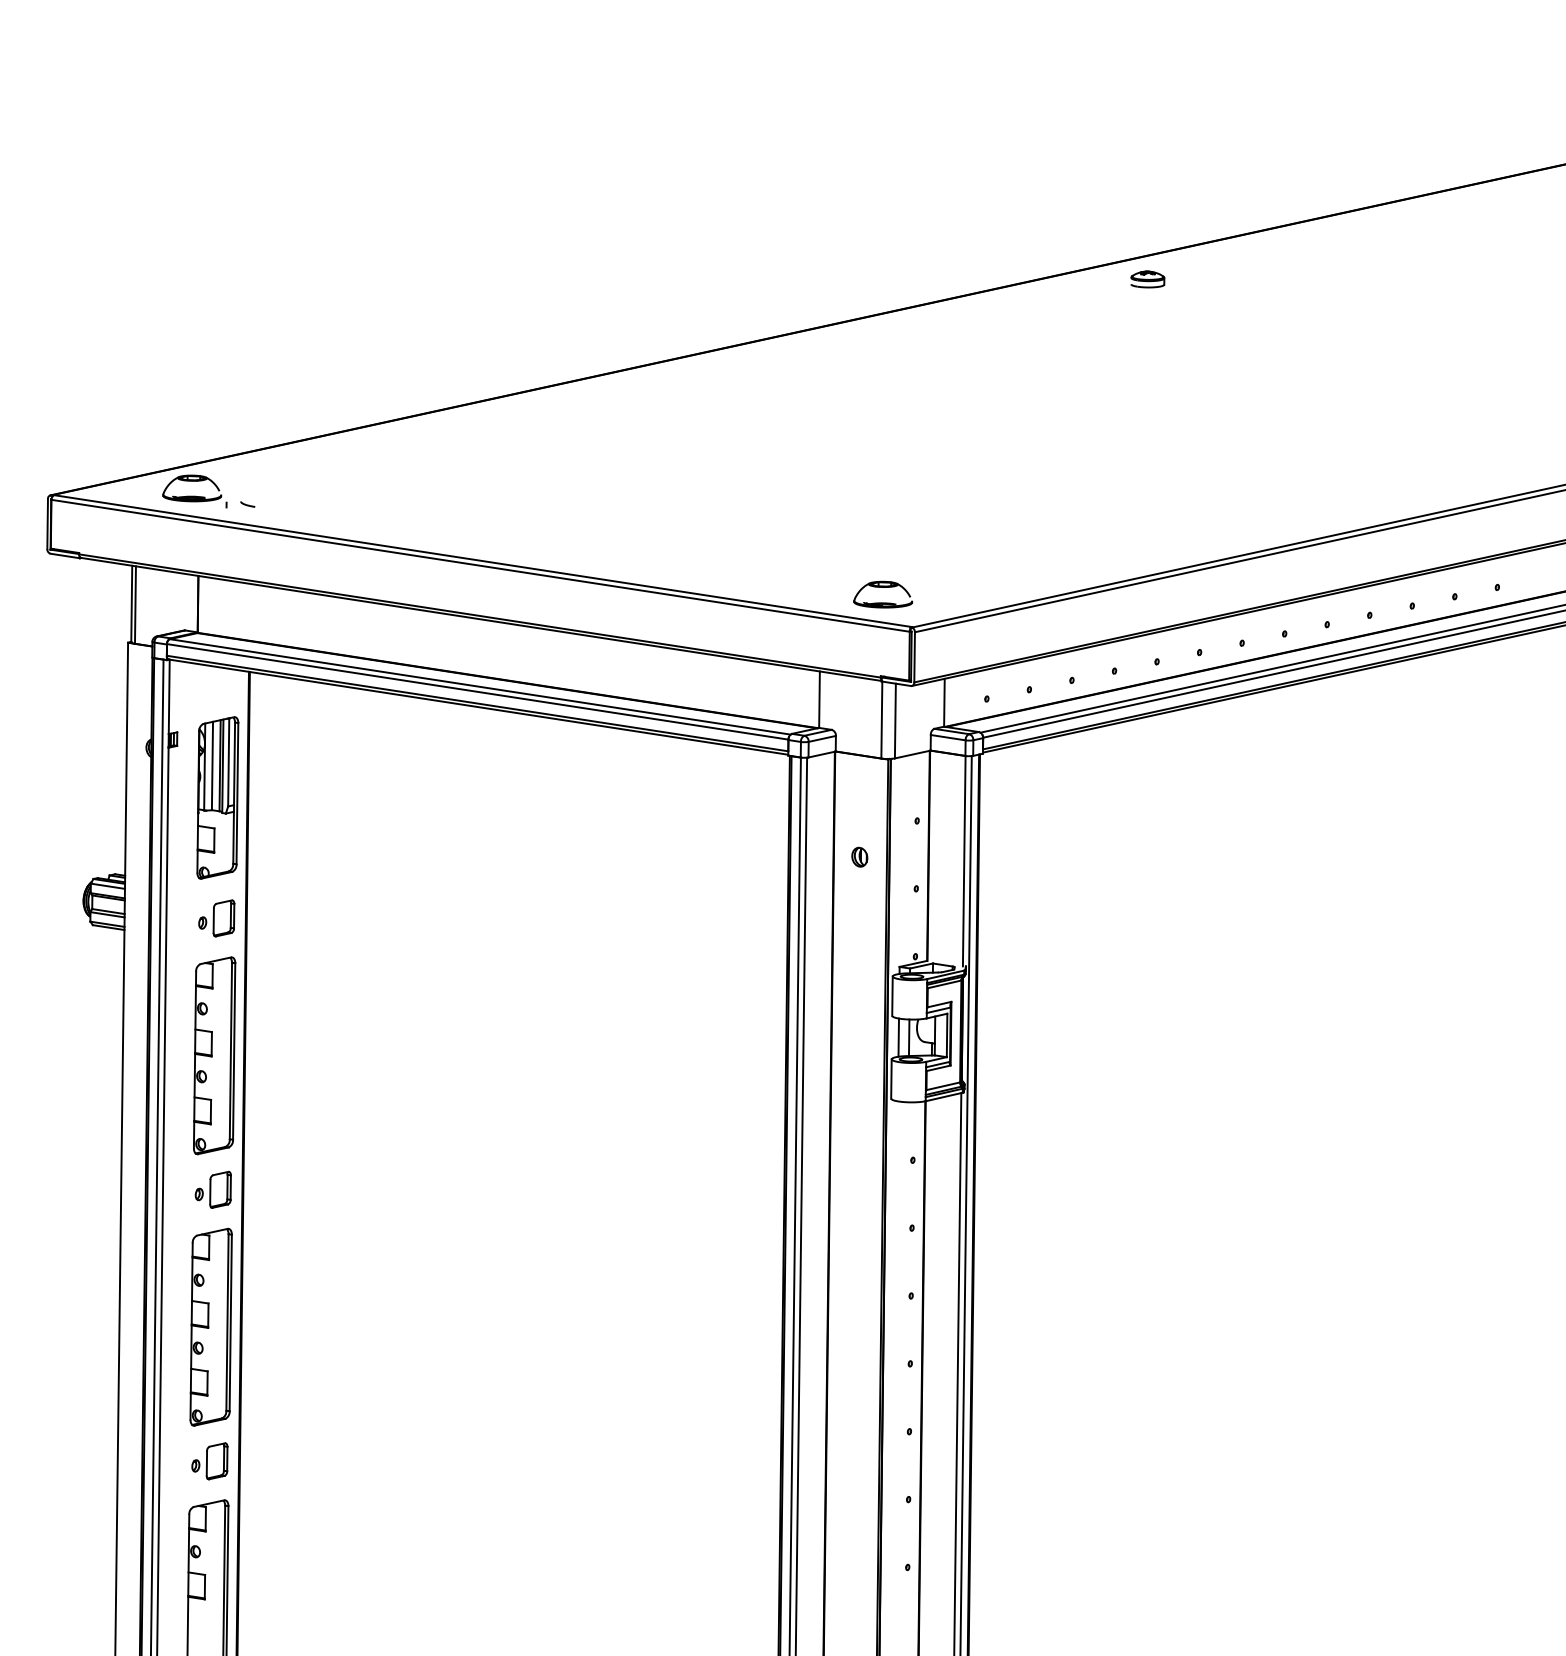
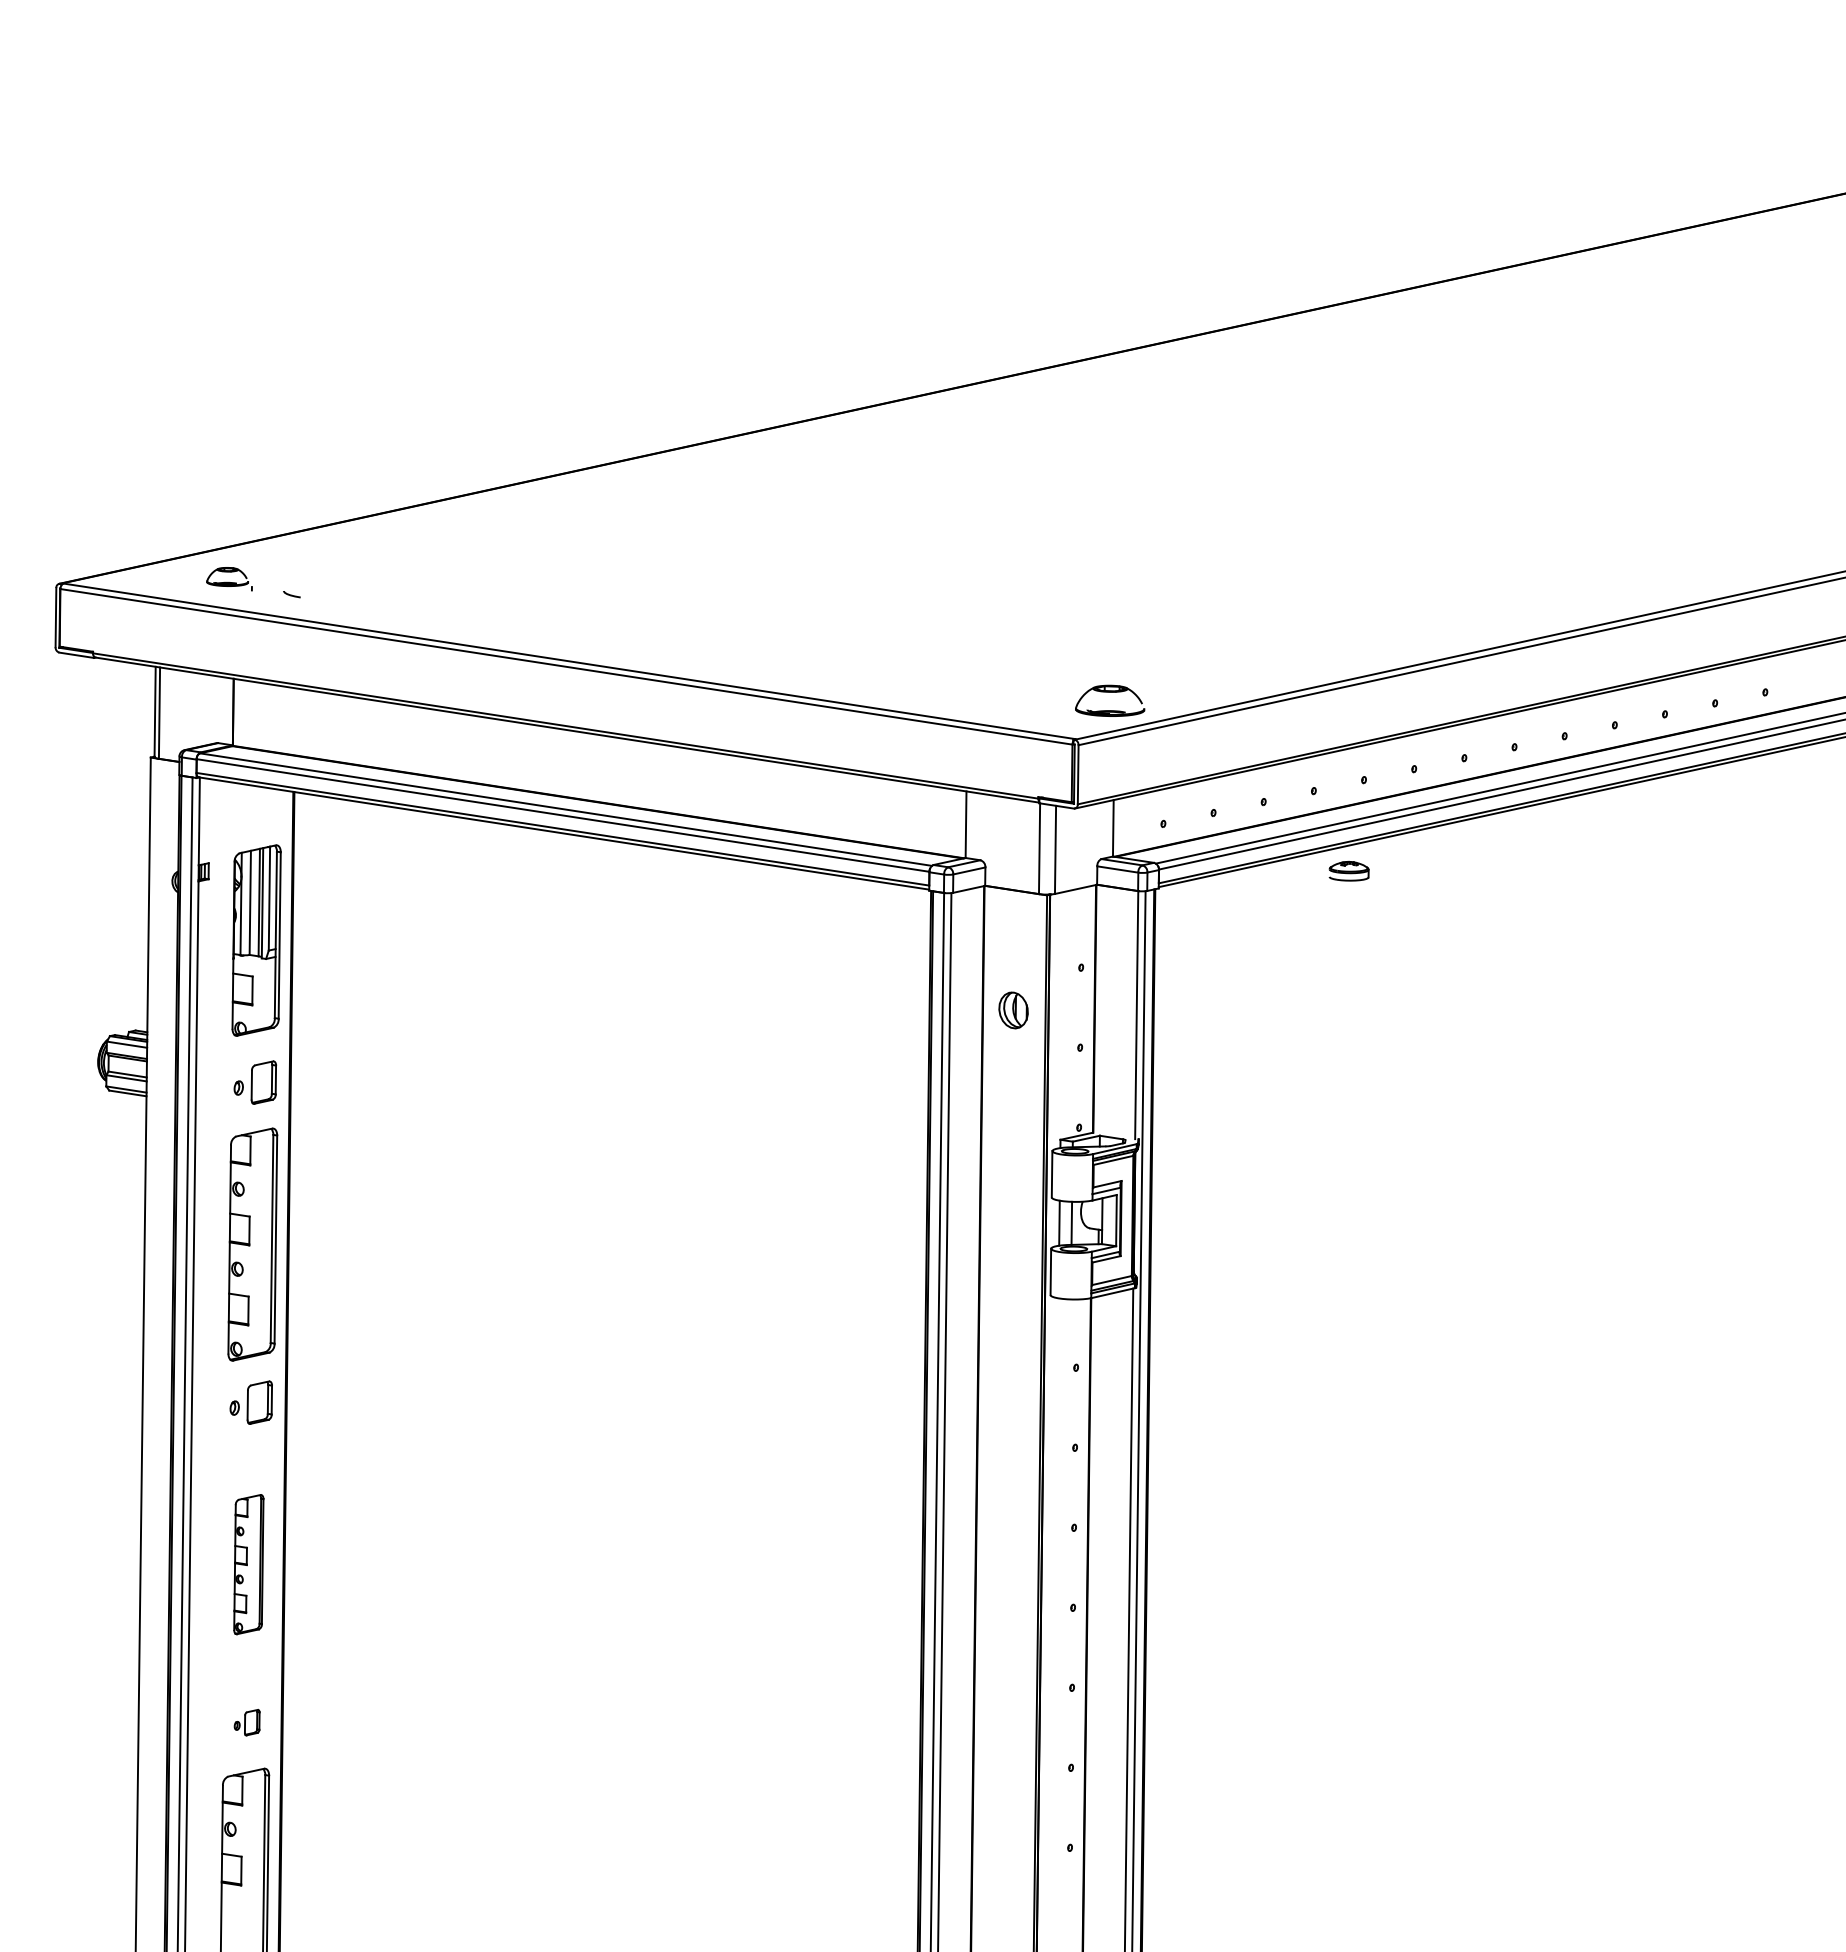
part: (1147, 278) -> (1348, 870), moved
part: (194, 490) -> (229, 578), size x0.6
part: (883, 587) -> (1110, 692), moved
part: (859, 857) -> (1013, 1010), size x1.6
part: (210, 1327) -> (248, 1564), size x0.6
part: (209, 1461) -> (246, 1722), size x0.6

